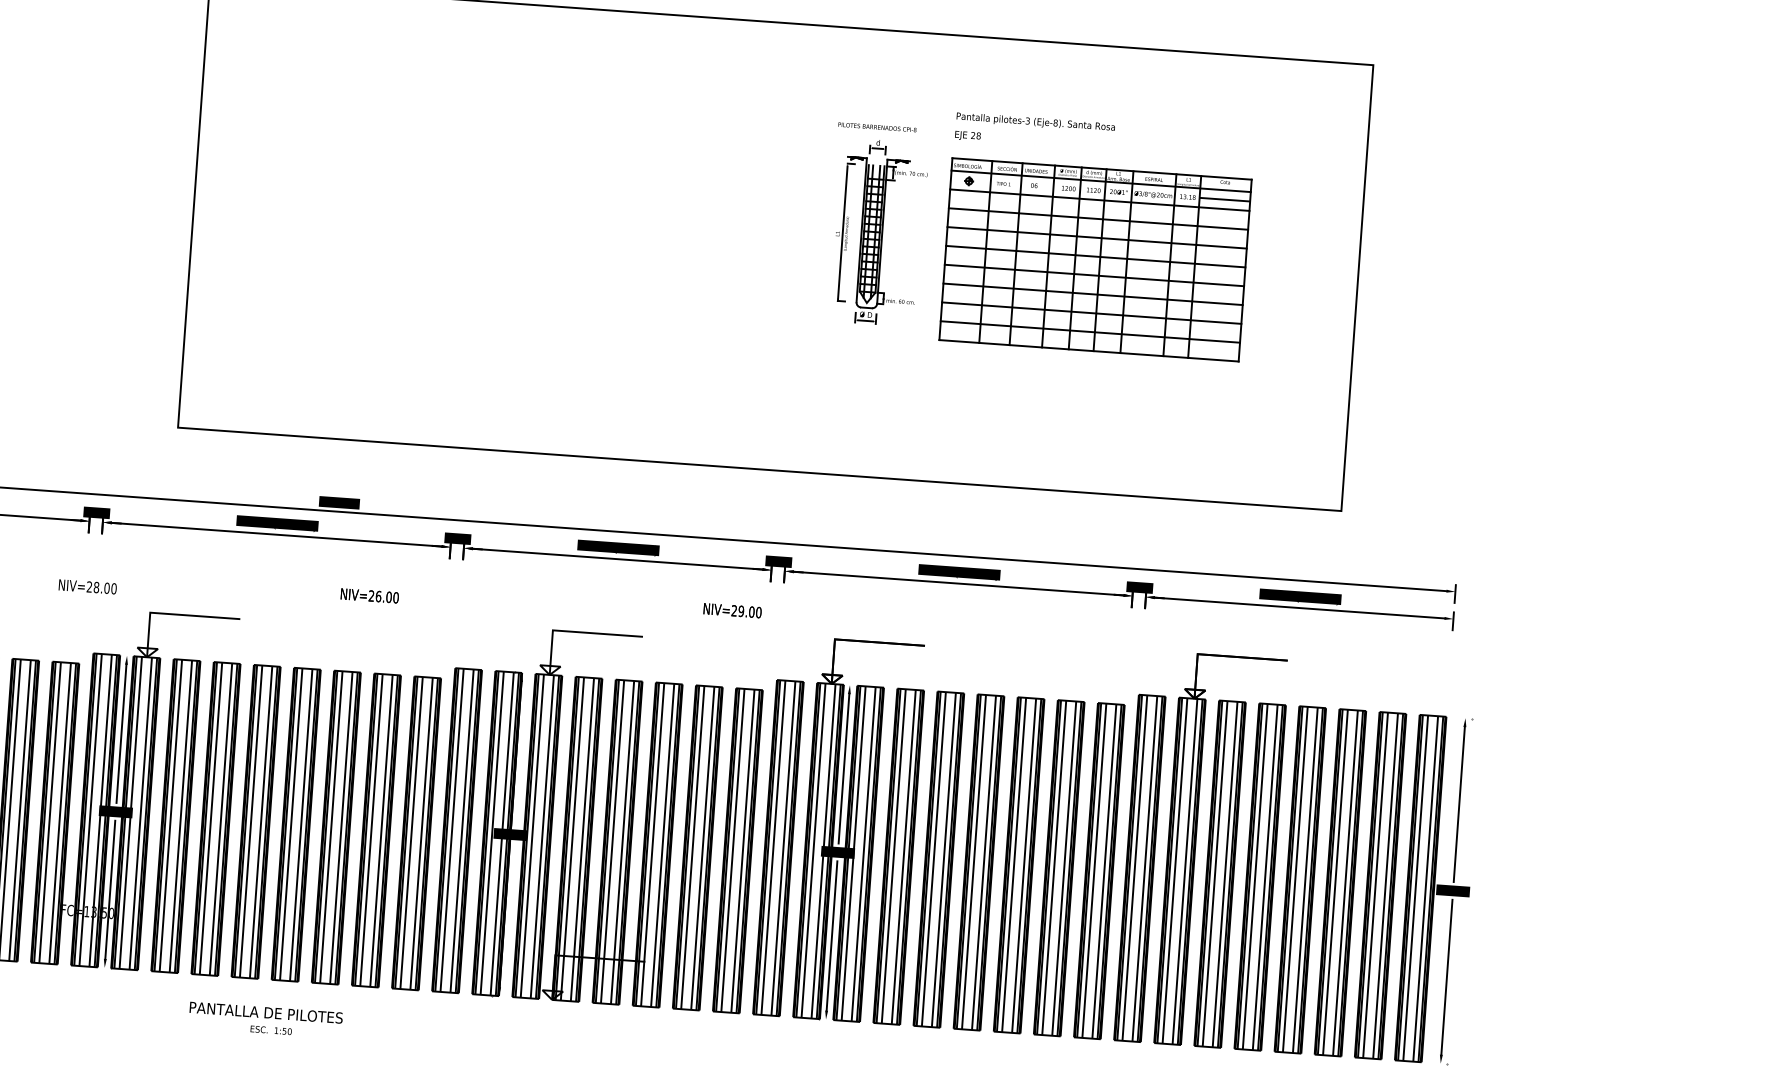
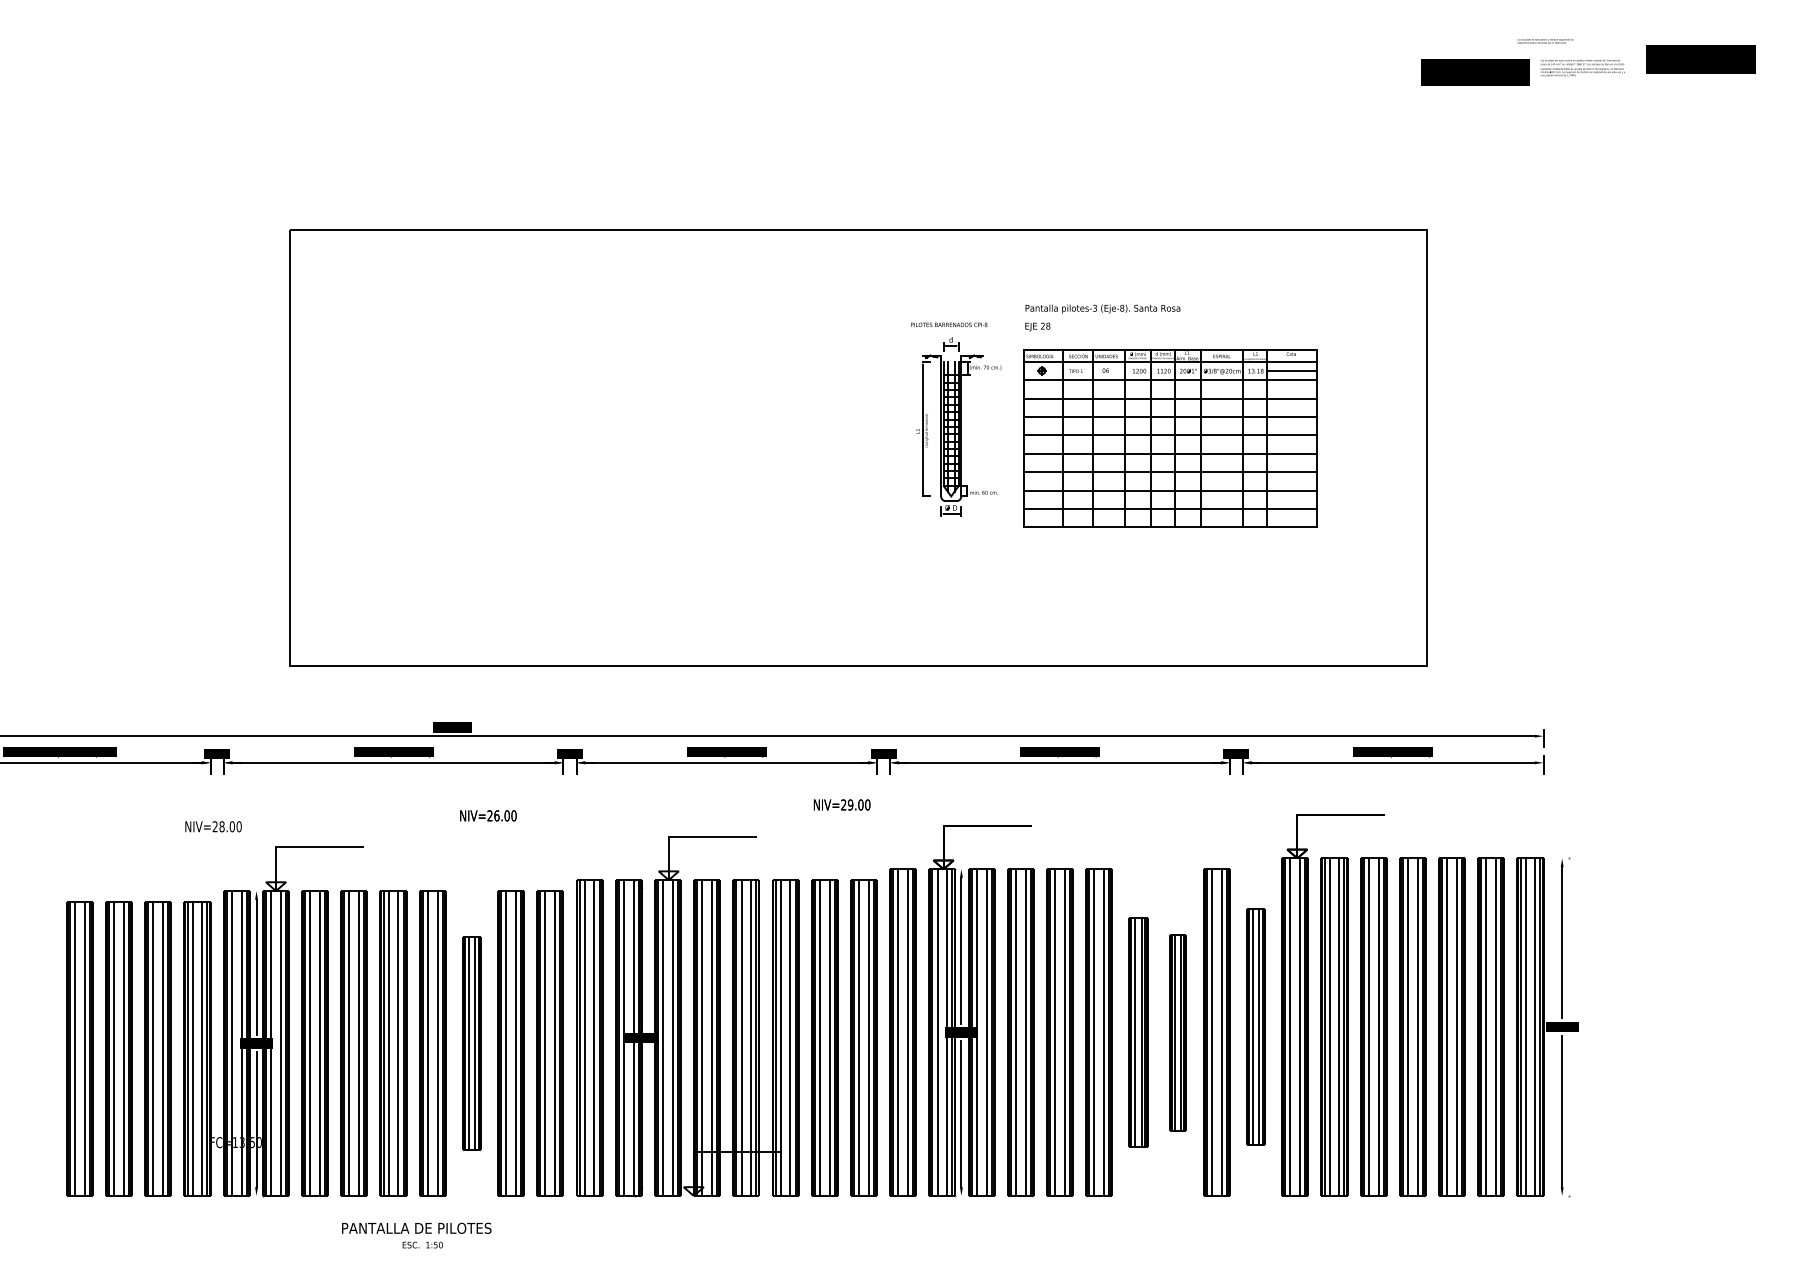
part: (335, 827) -> (471, 1043), size x0.7
part: (1019, 865) -> (1138, 1032), size x0.7
part: (1139, 867) -> (1255, 1026), size x0.7
part: (1059, 868) -> (1177, 1032), size x0.6

